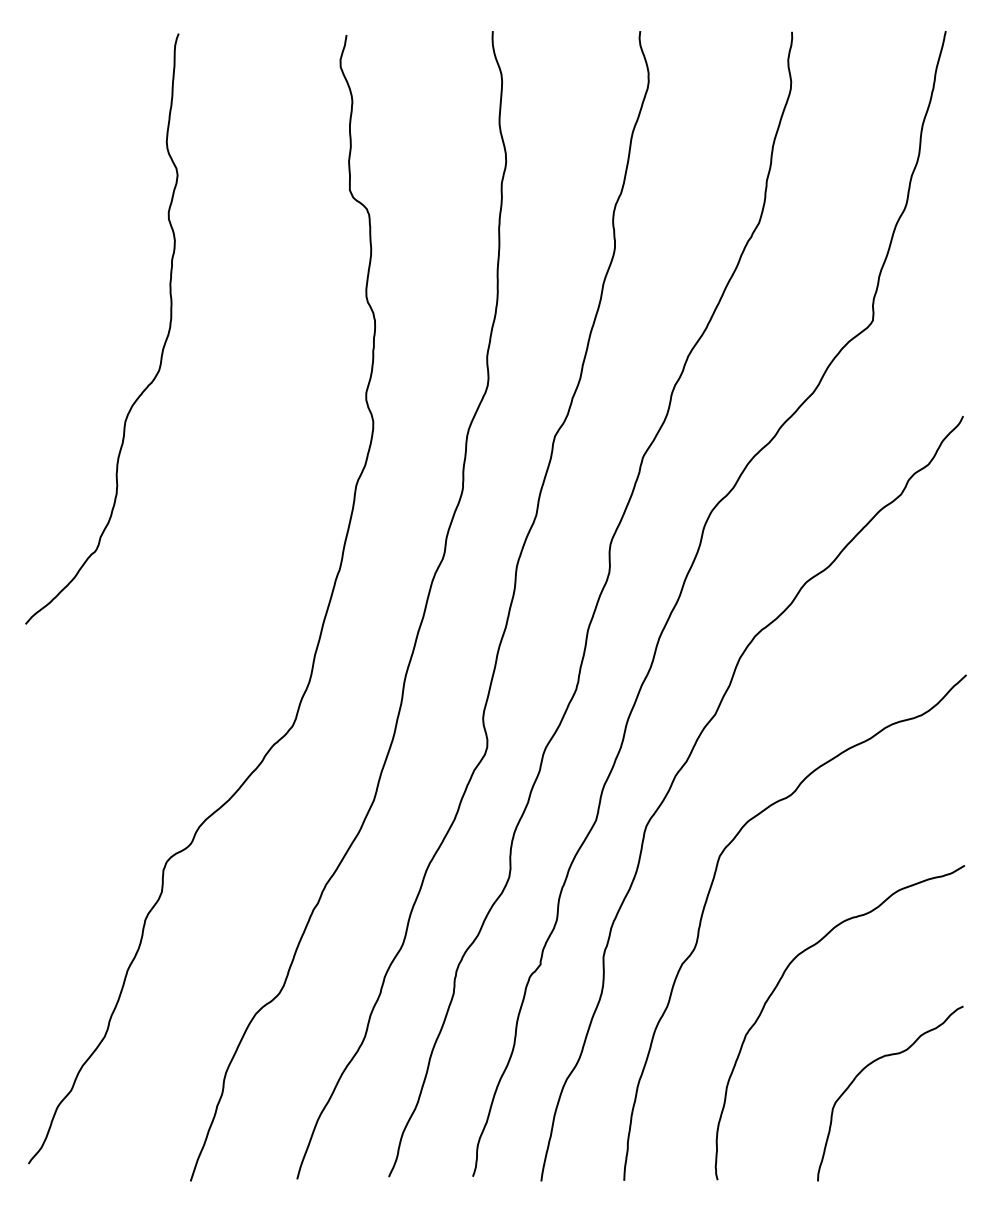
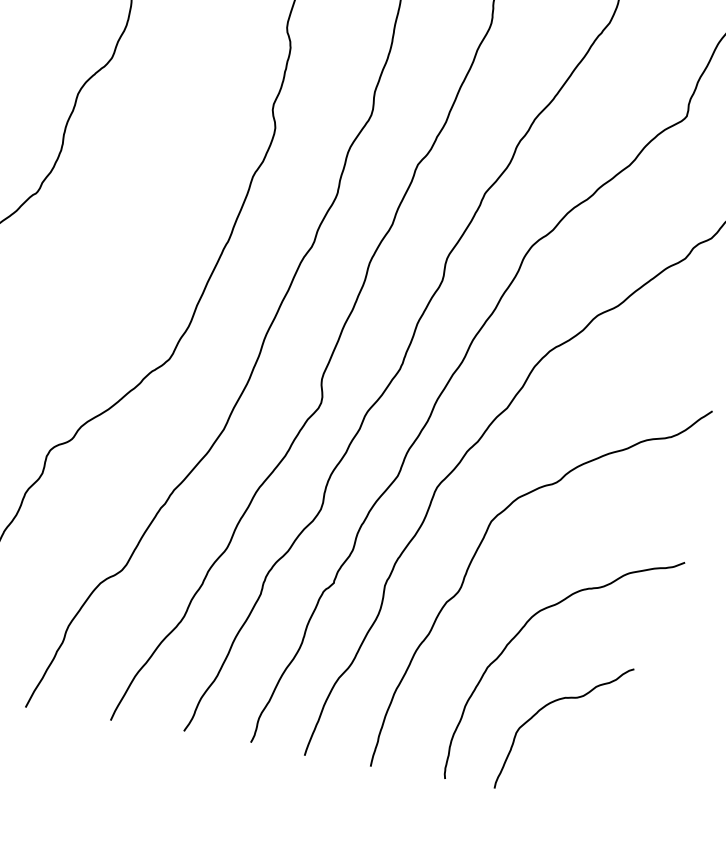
curve: (871, 1064) -> (553, 702), moved

